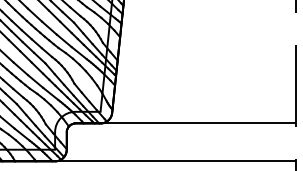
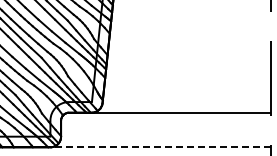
line: (175, 161) -> (160, 147), solid -> dashed

